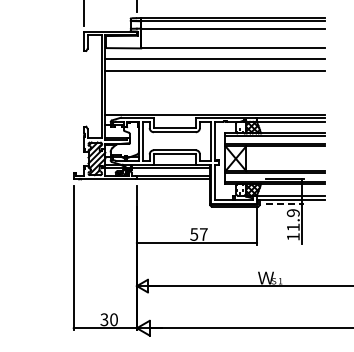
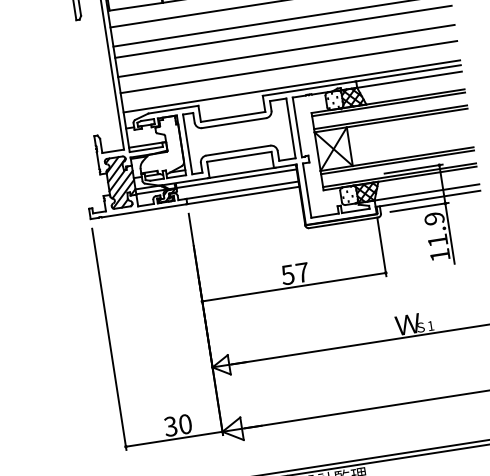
line: (215, 78) -> (283, 31), added
line: (215, 91) -> (286, 51), added
line: (215, 101) -> (288, 66), added
line: (284, 204) -> (418, 207), dashed -> solid

